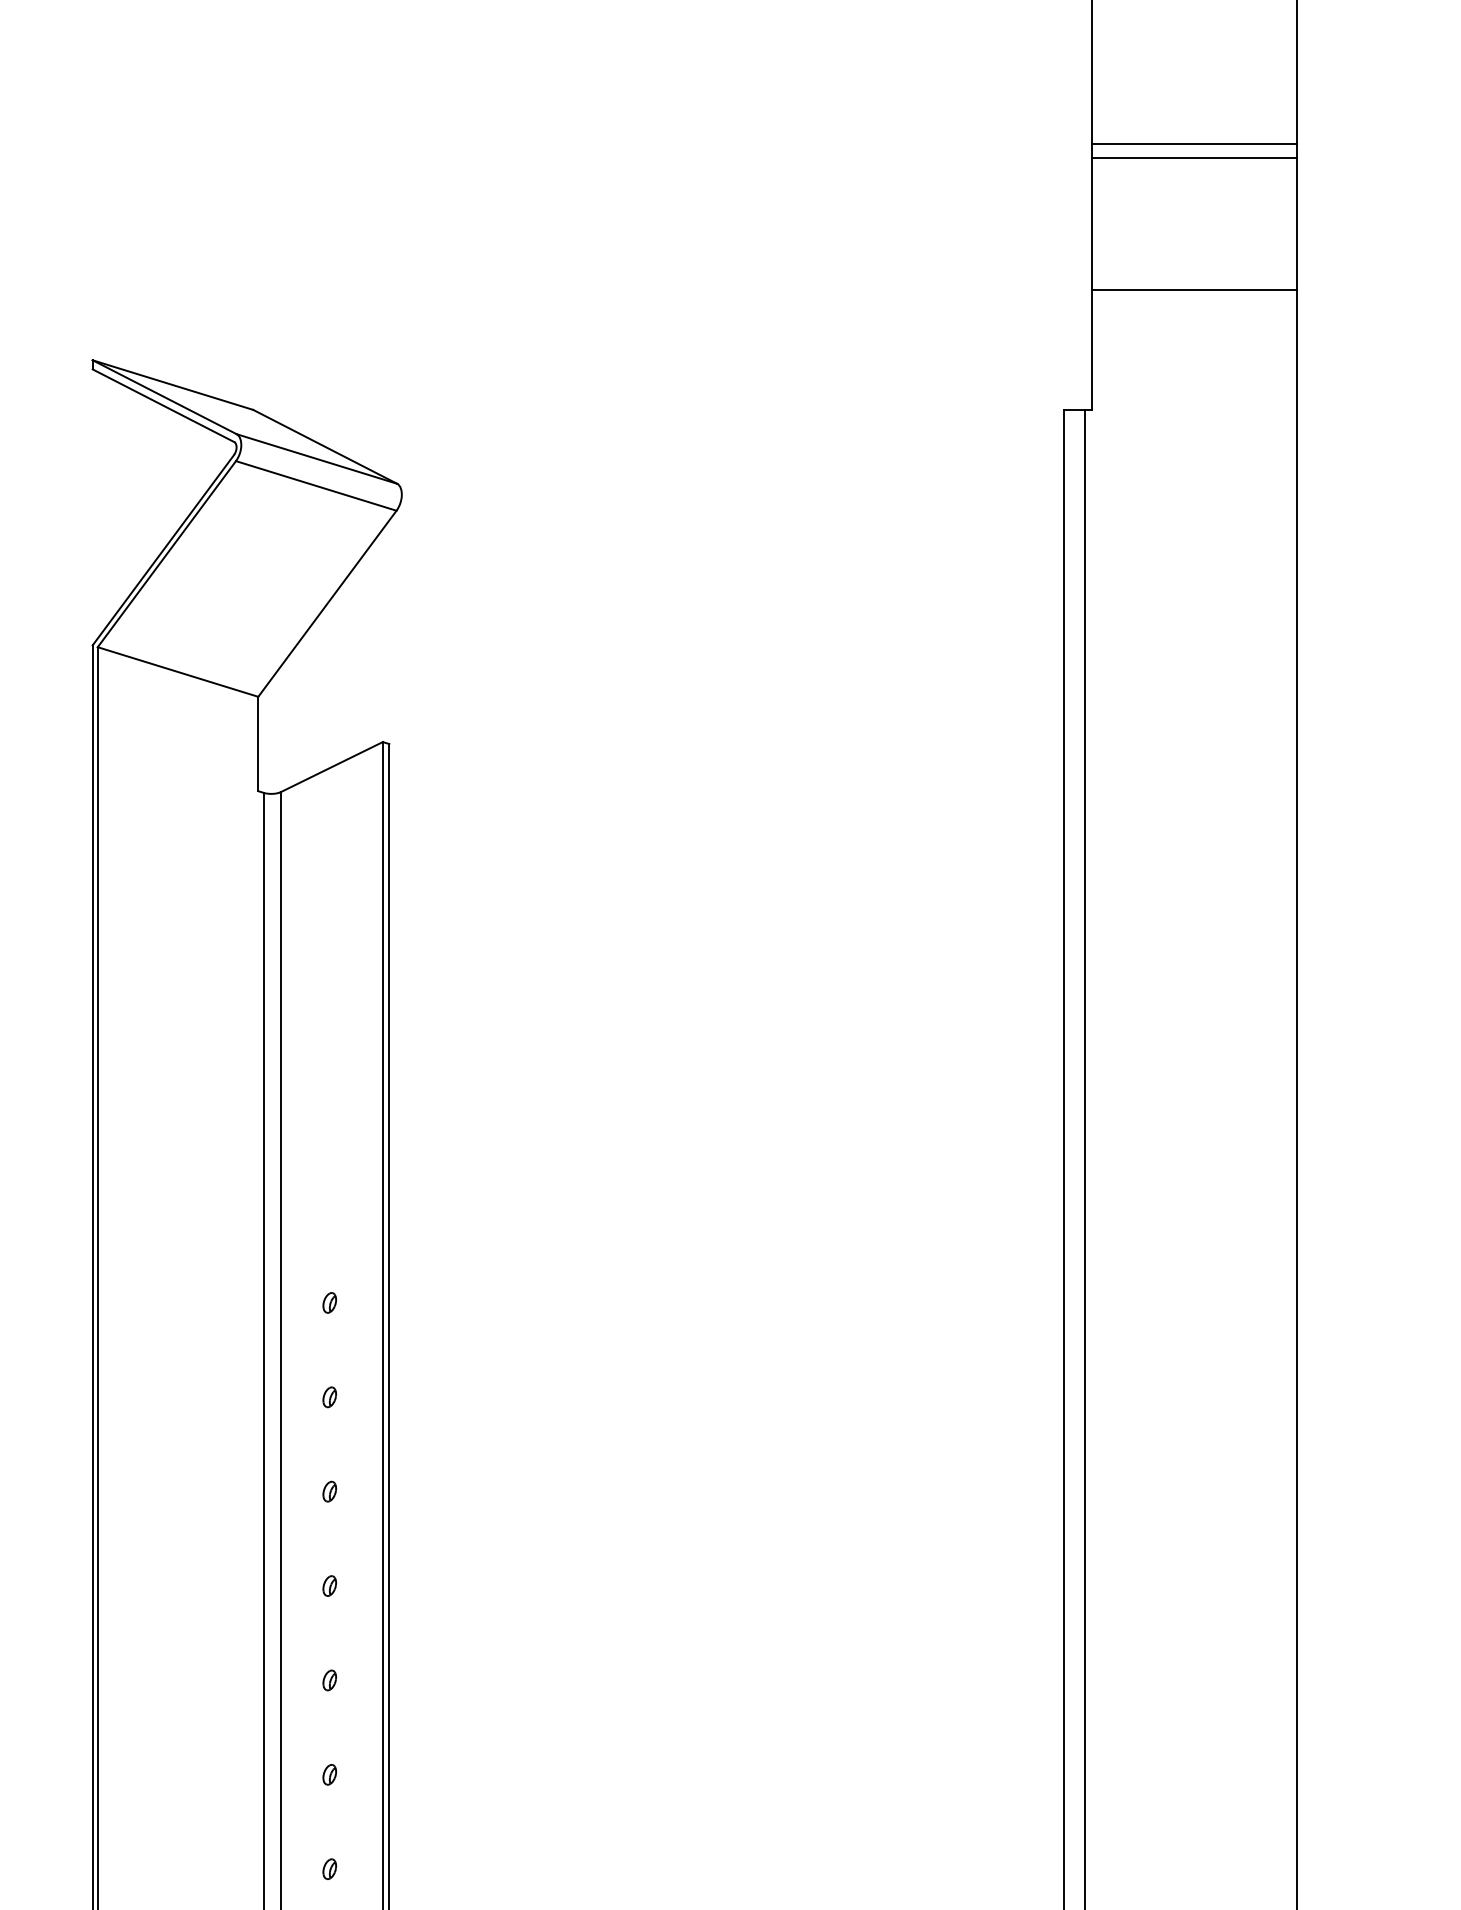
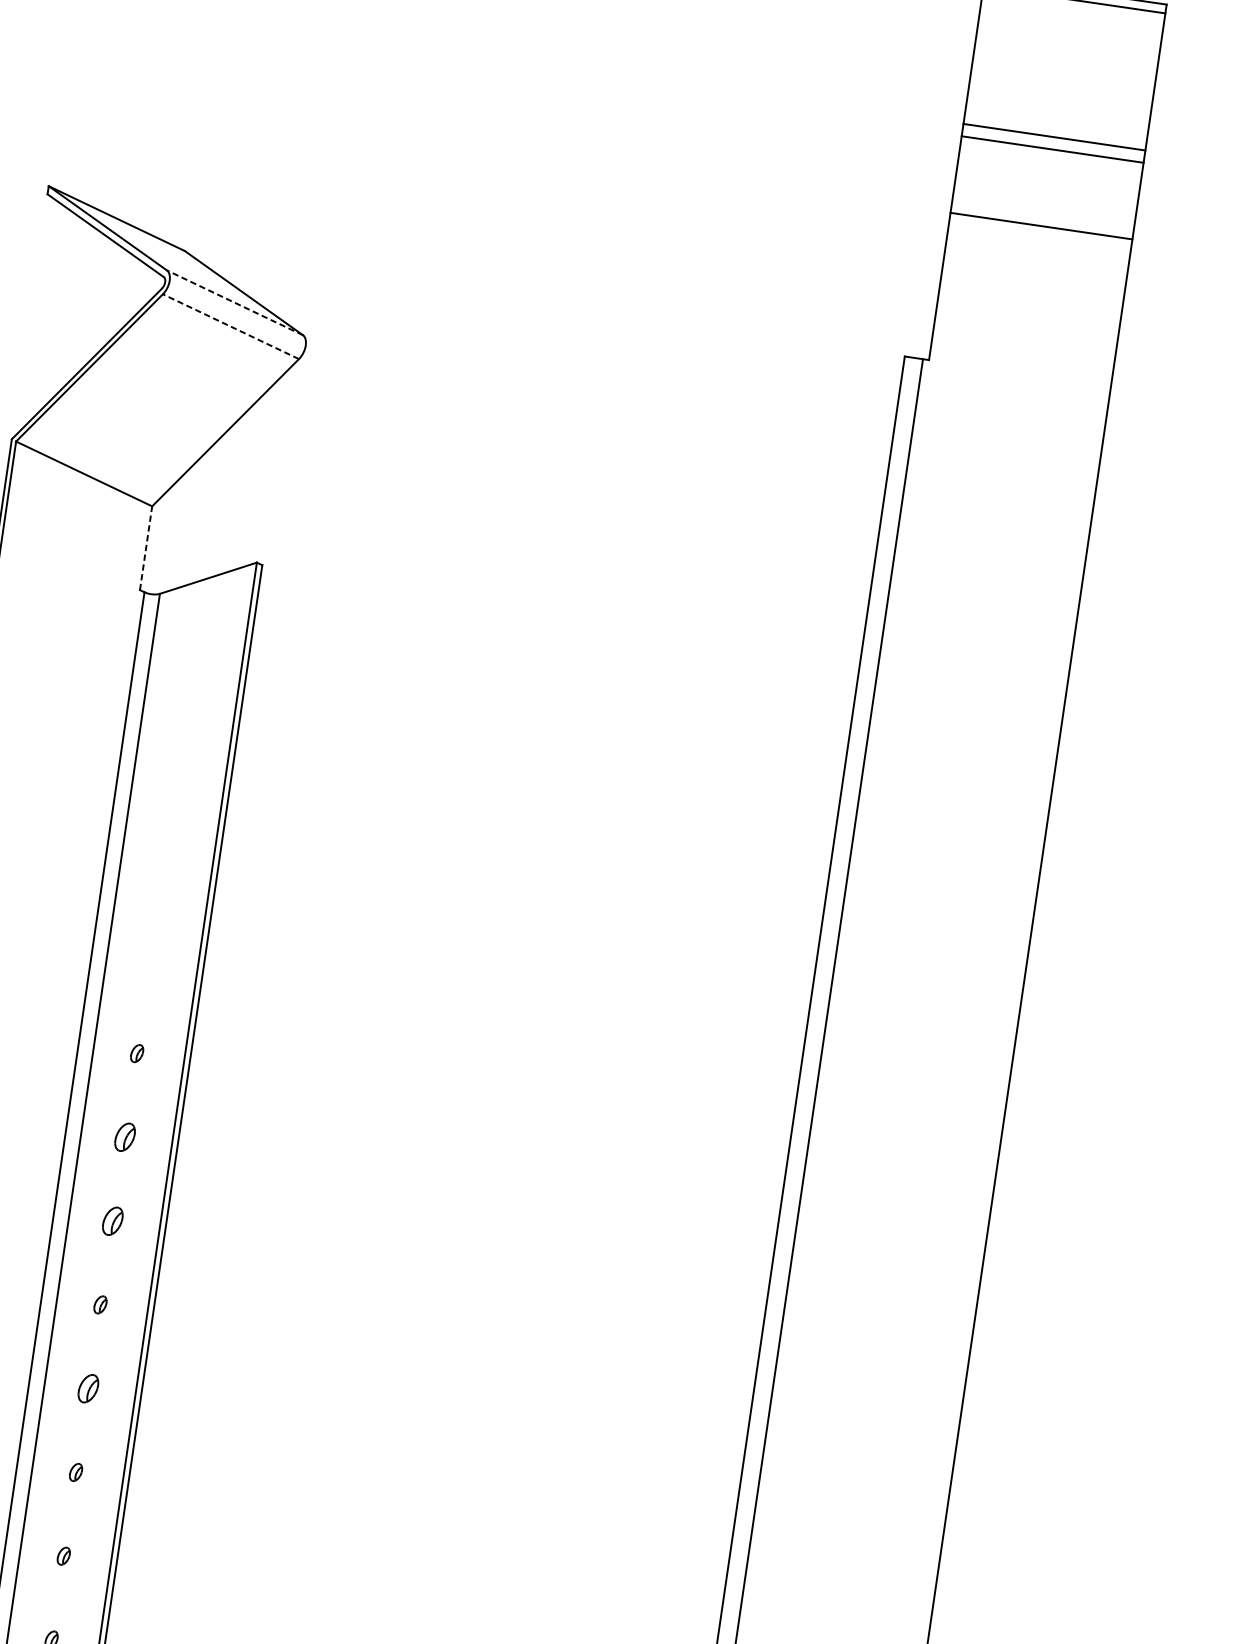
line: (1193, 289) -> (1040, 225), moved
line: (316, 458) -> (234, 302), solid -> dashed
line: (315, 485) -> (230, 326), solid -> dashed
line: (258, 743) -> (146, 547), solid -> dashed
part: (329, 1397) -> (124, 1137), size x1.6
part: (329, 1491) -> (112, 1220), size x1.6
part: (329, 1680) -> (88, 1388), size x1.6

